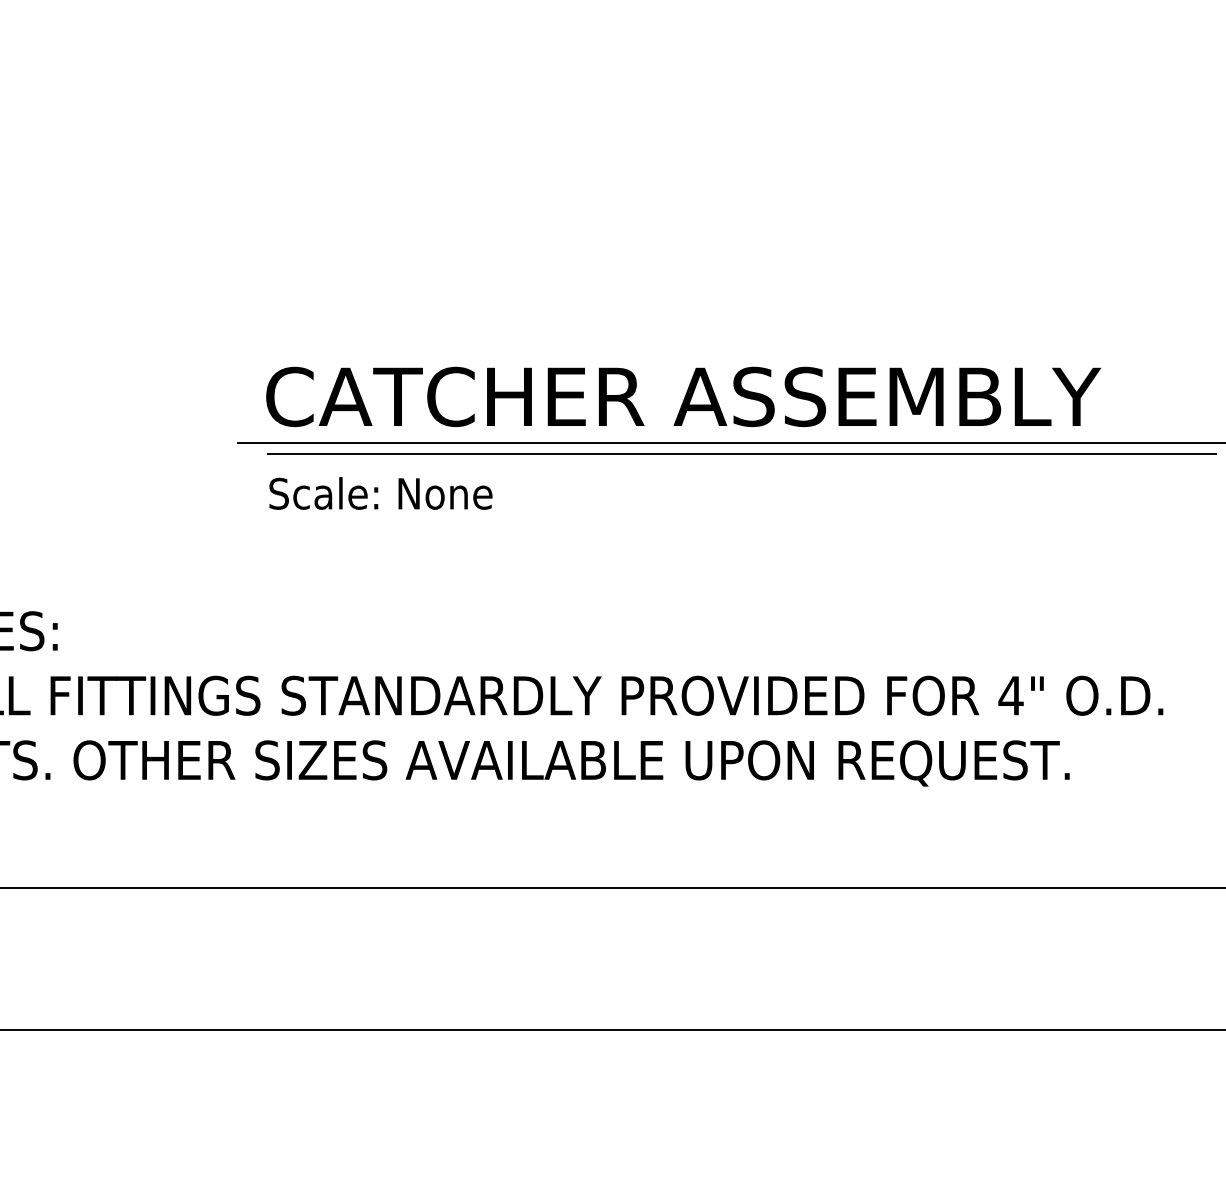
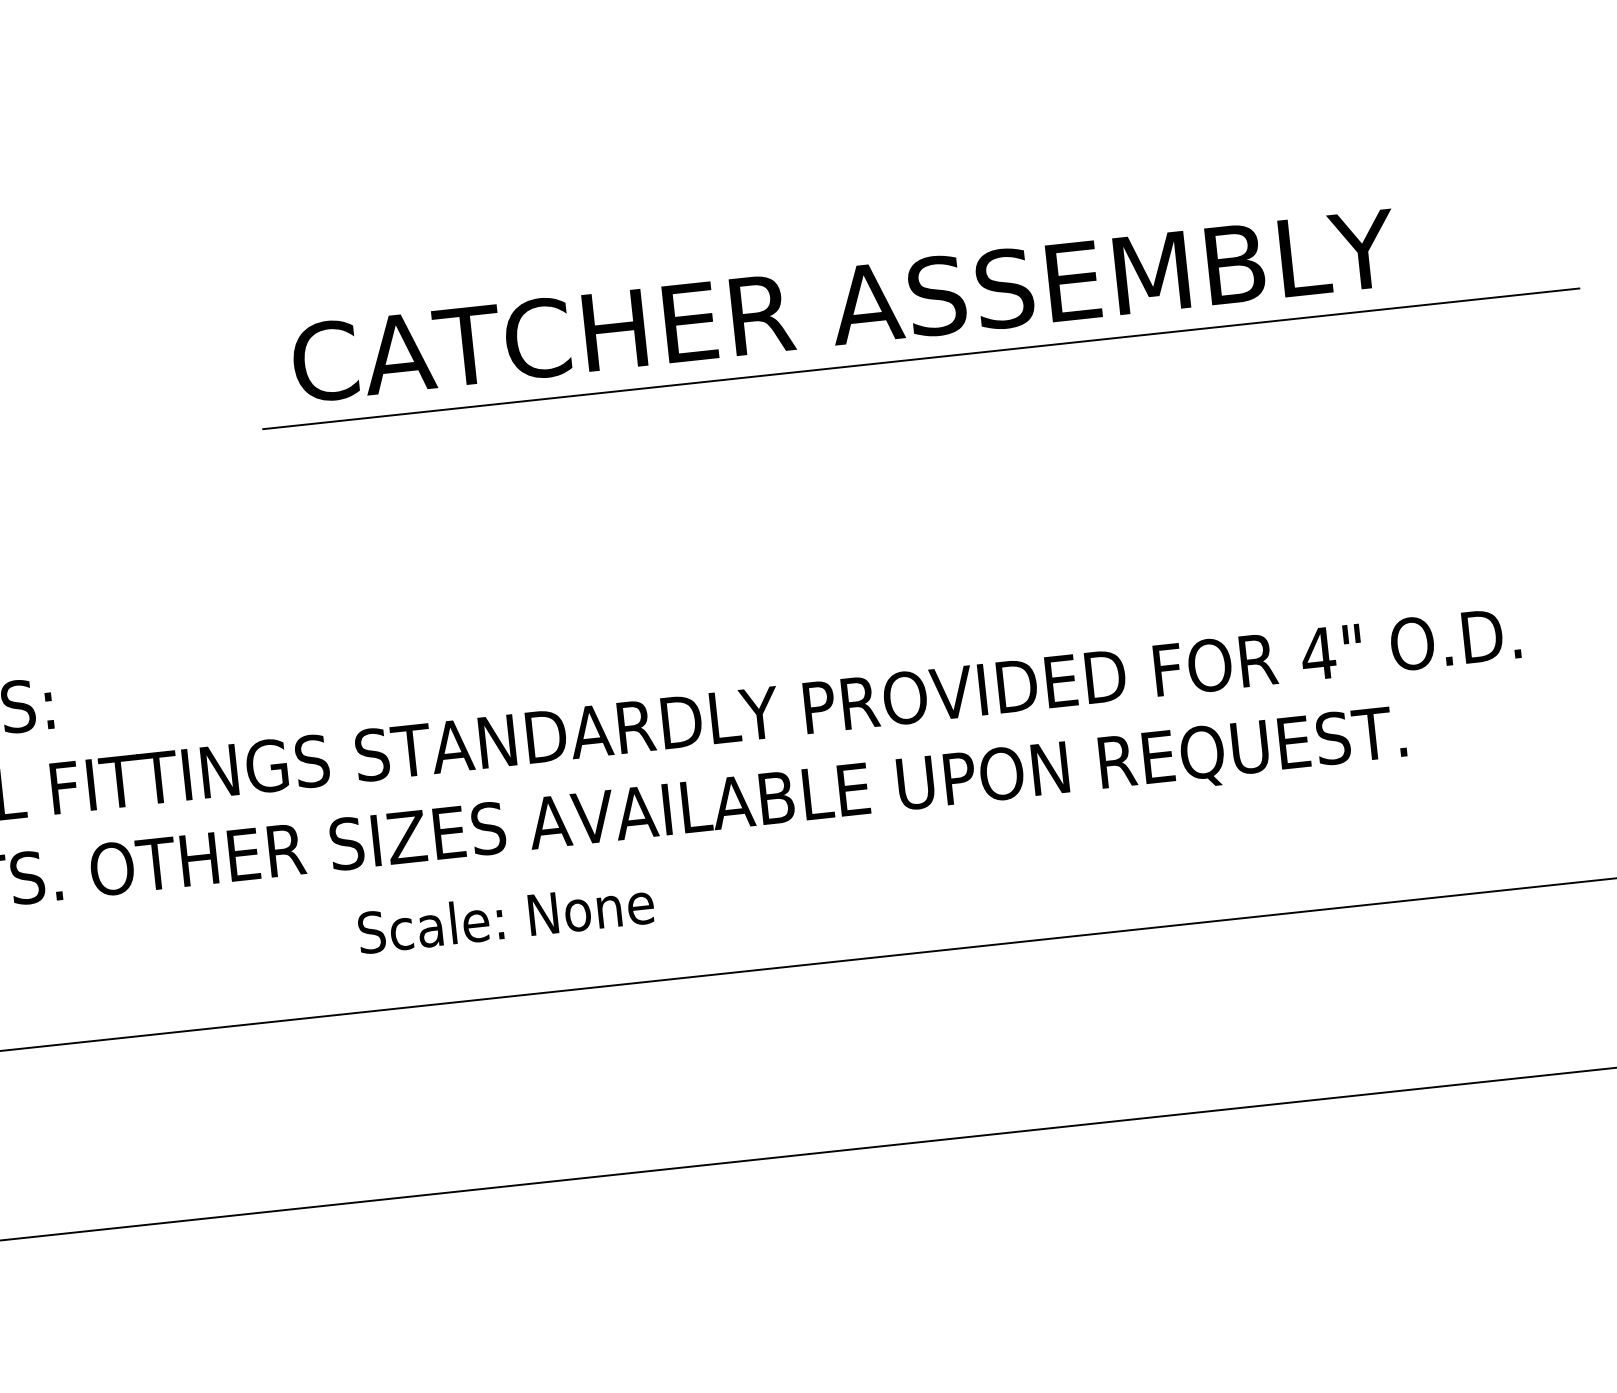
line: (742, 454) -> (930, 373), removed
text: (380, 493) -> (505, 917), moved

